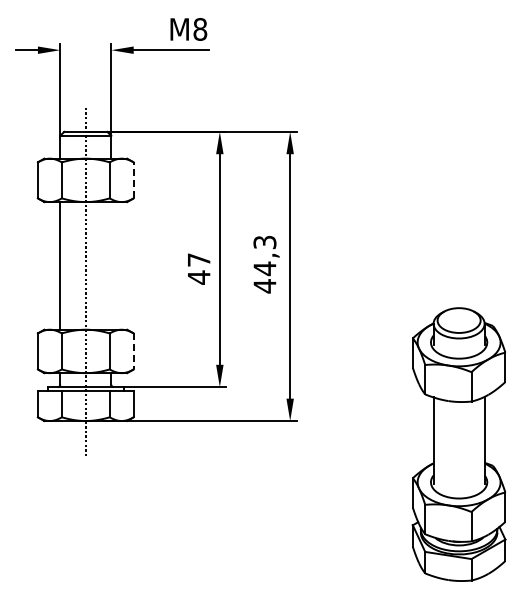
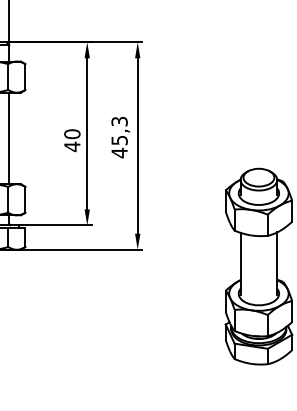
line: (133, 180) -> (25, 77), dashed -> solid
text: (198, 259) -> (71, 133), 47 -> 40
line: (111, 265) -> (9, 138), added
text: (264, 268) -> (119, 140), 44,3 -> 45,3
line: (133, 351) -> (25, 199), dashed -> solid

